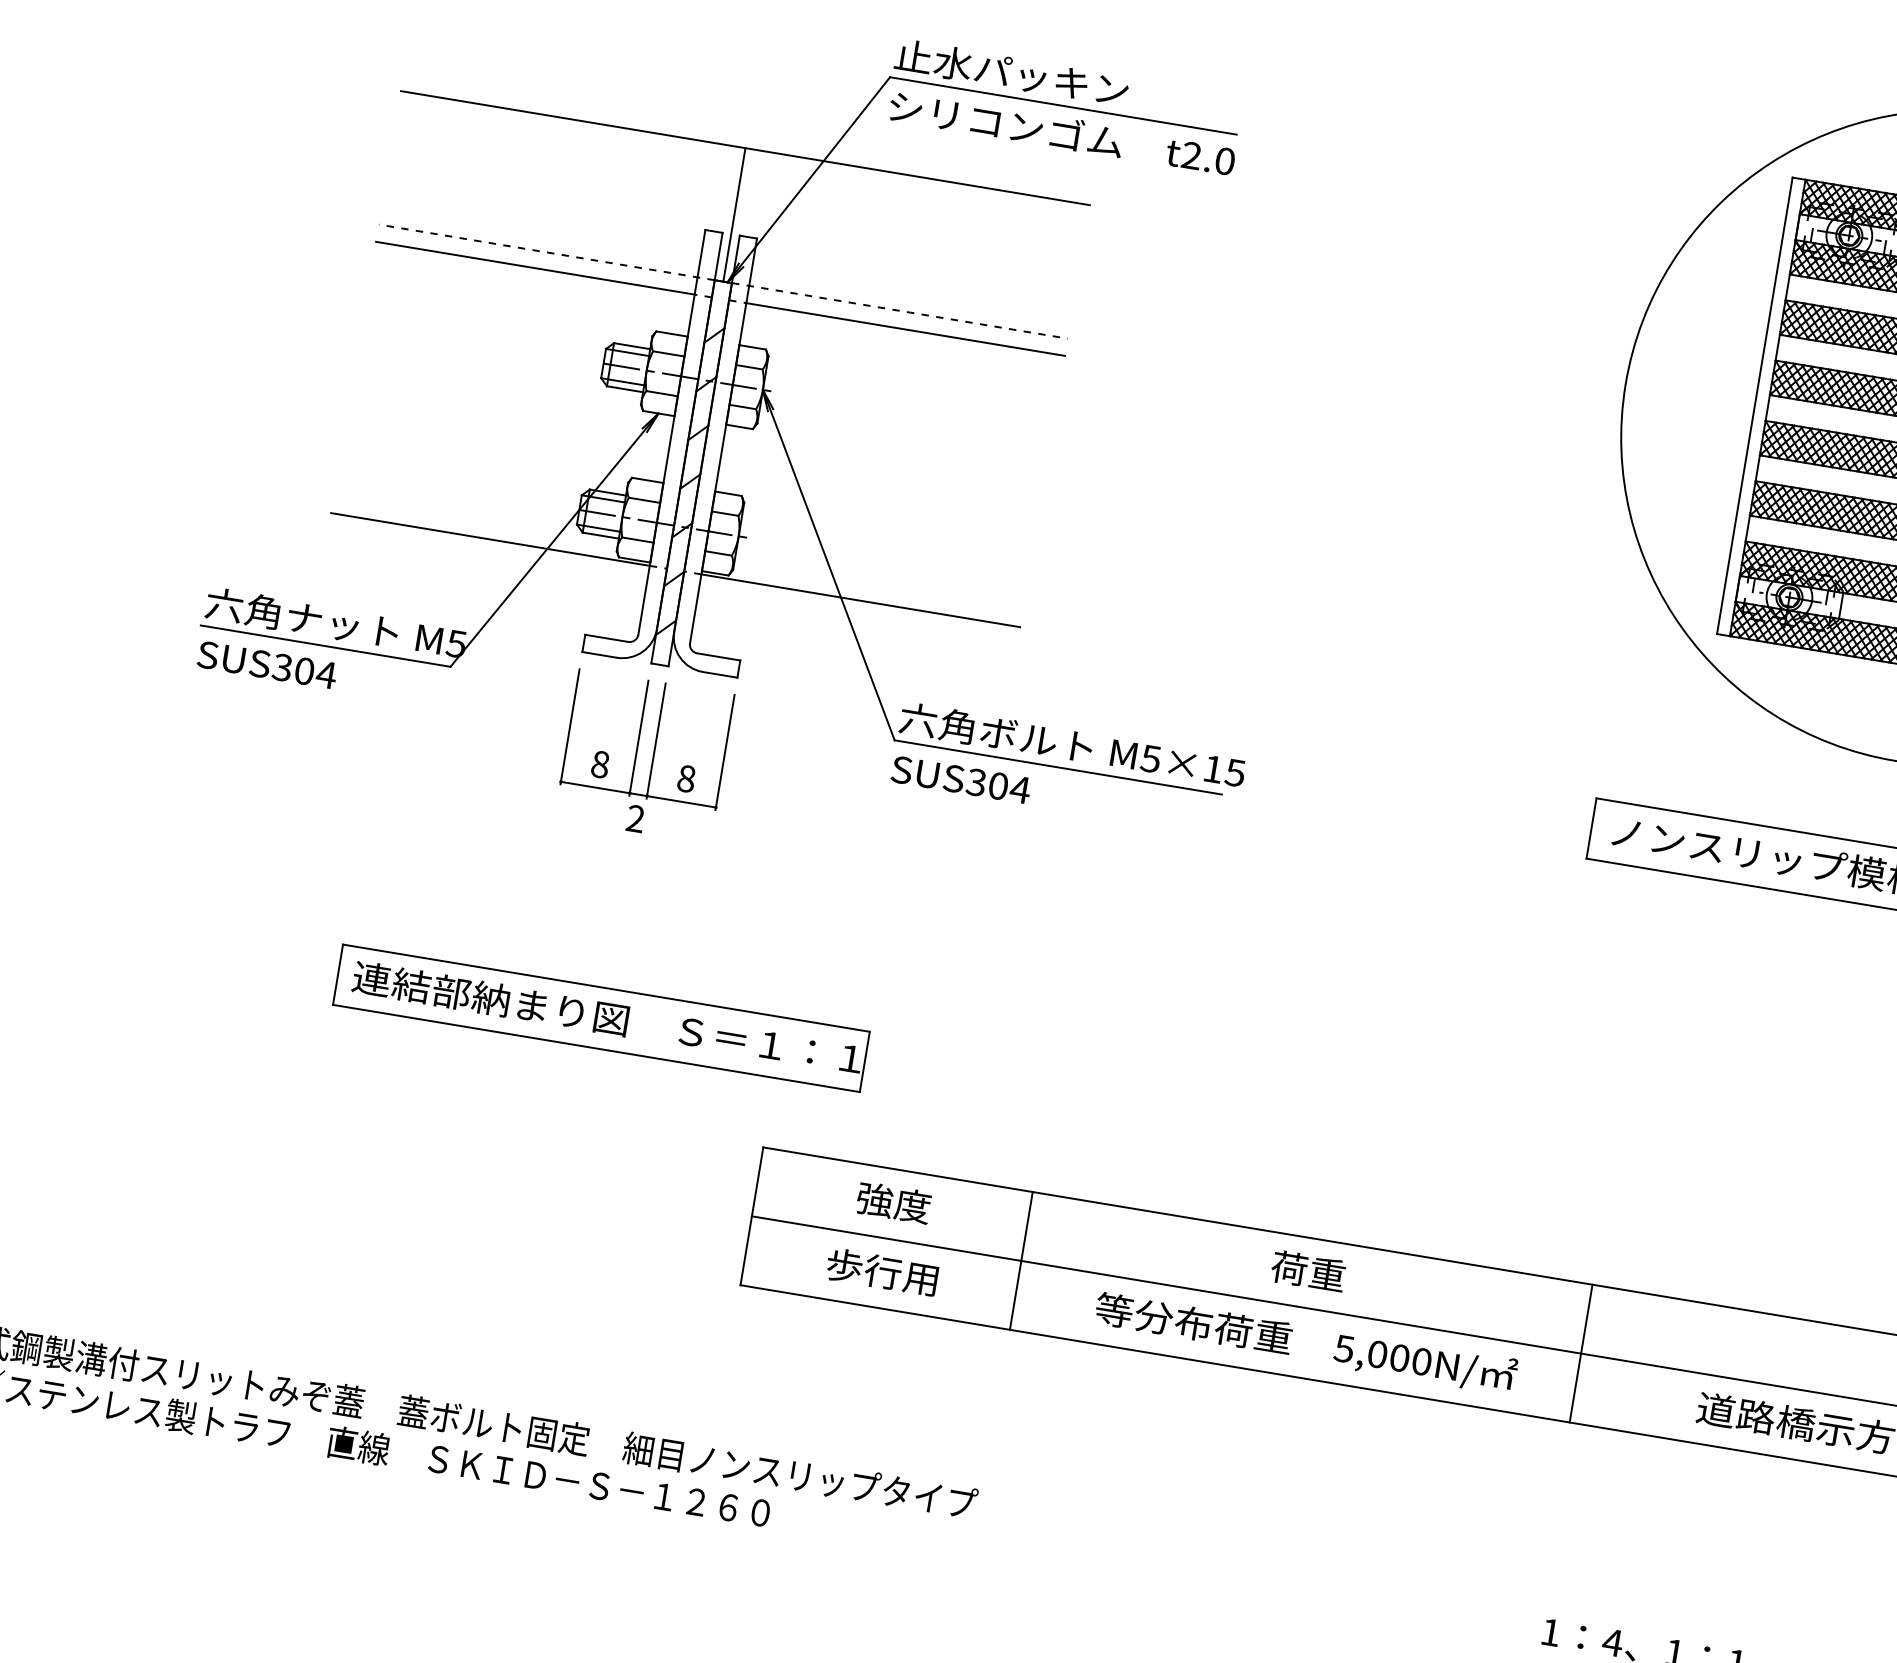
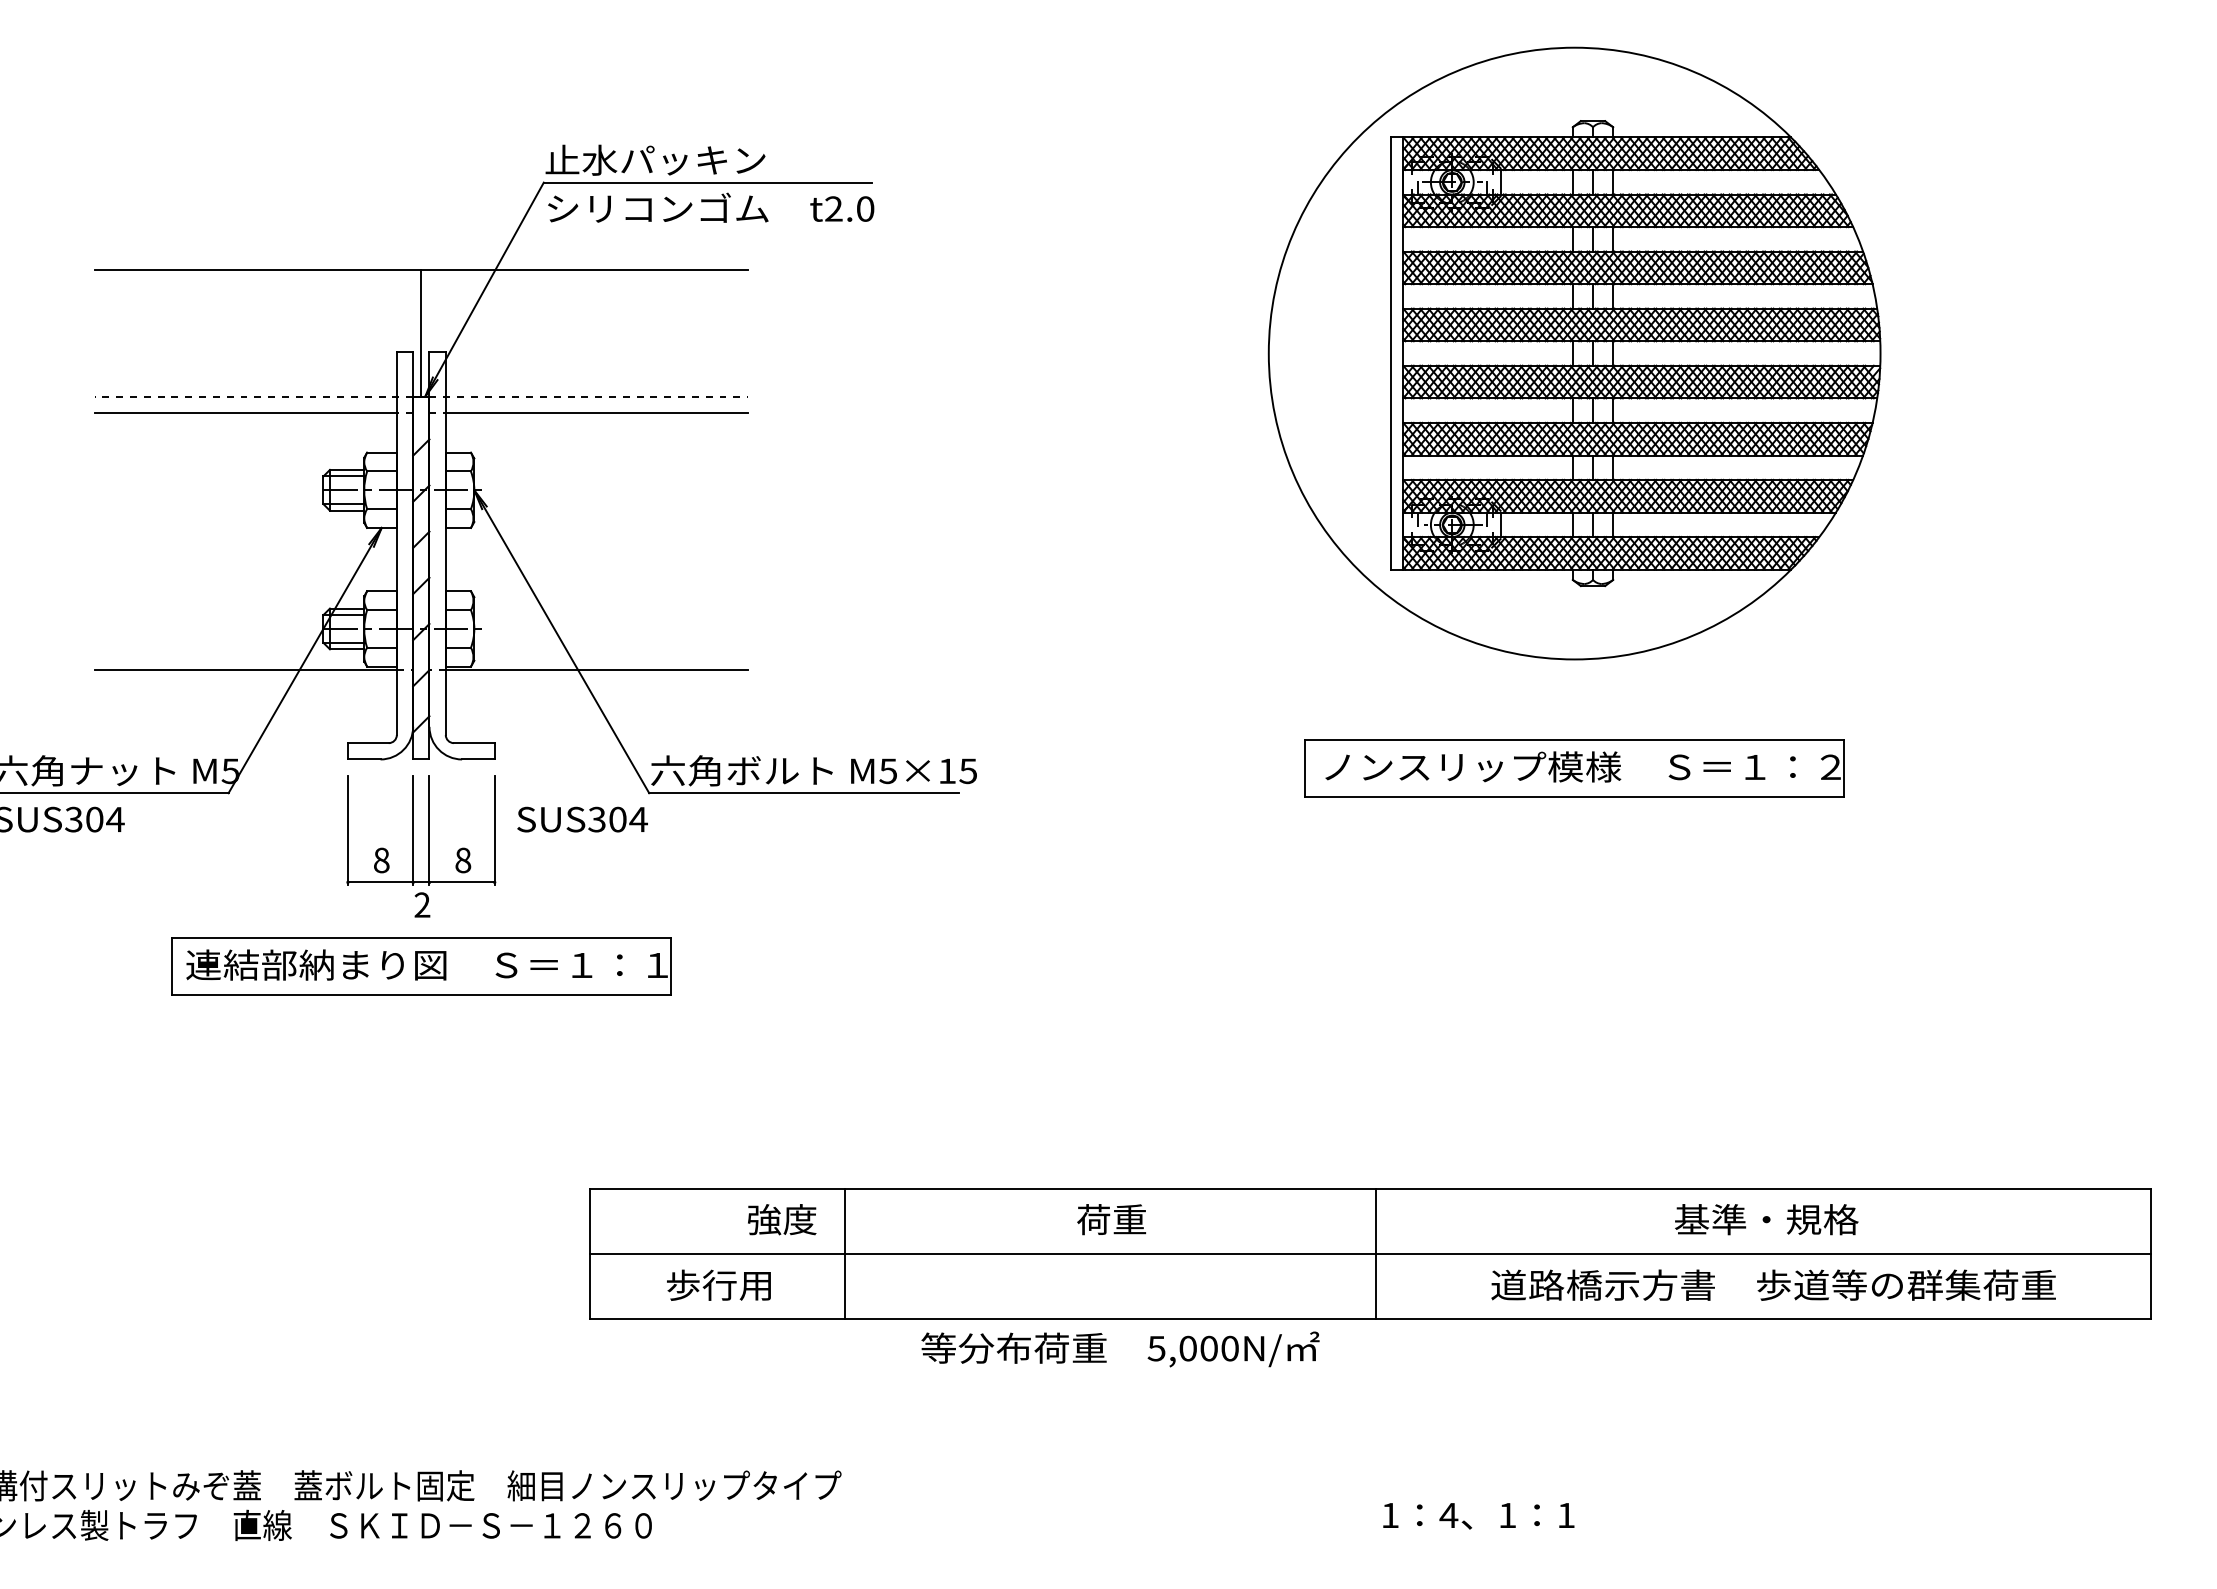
text: (961, 779) -> (582, 819), moved
part: (601, 1018) -> (421, 966), moved
text: (894, 1202) -> (782, 1219), moved
text: (1306, 1343) -> (1120, 1349), moved

